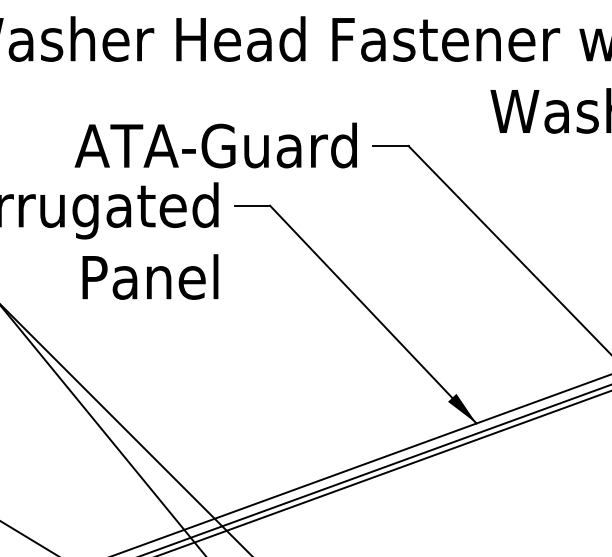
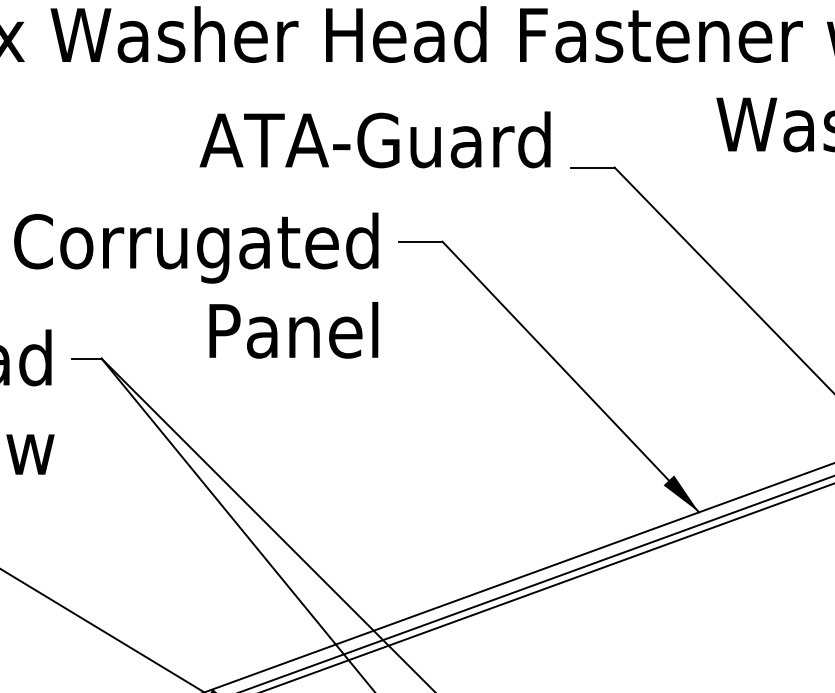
text: (215, 145) -> (374, 139), moved

